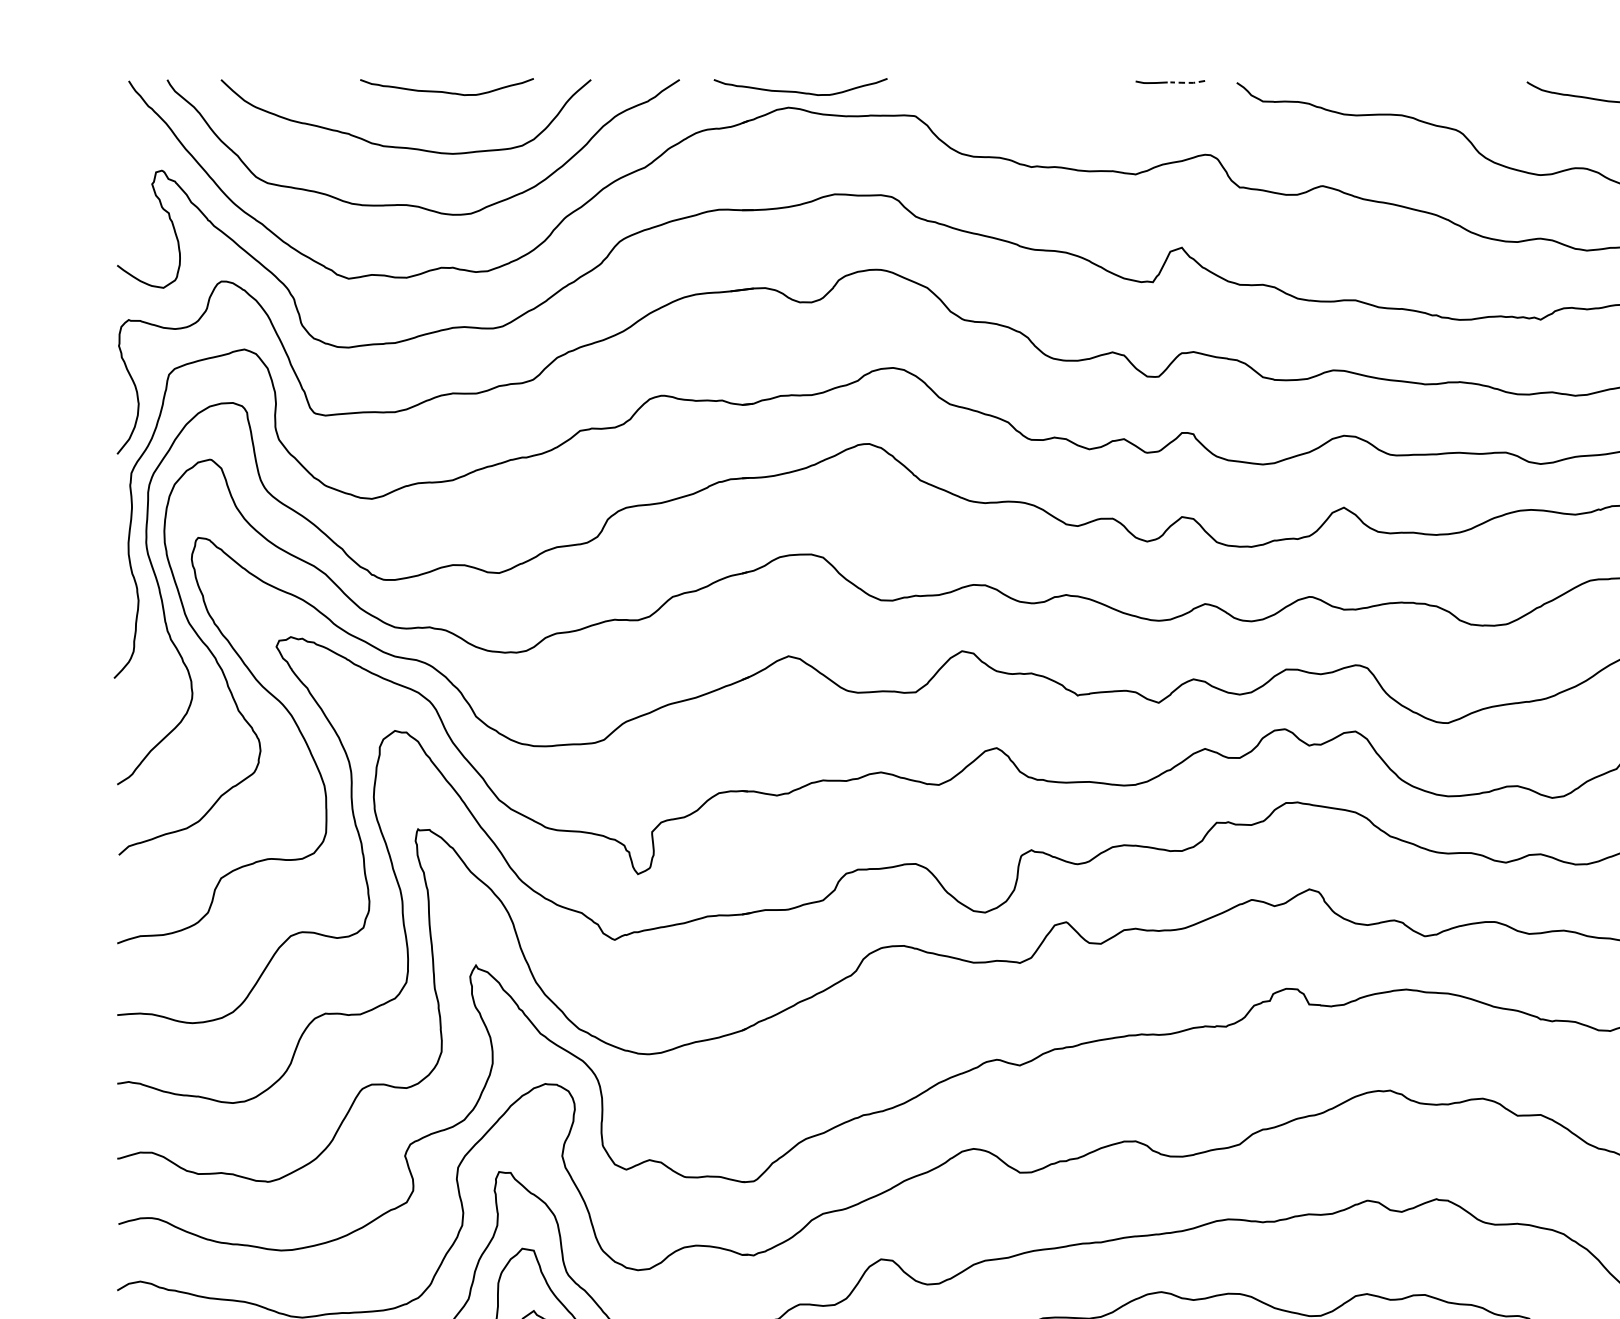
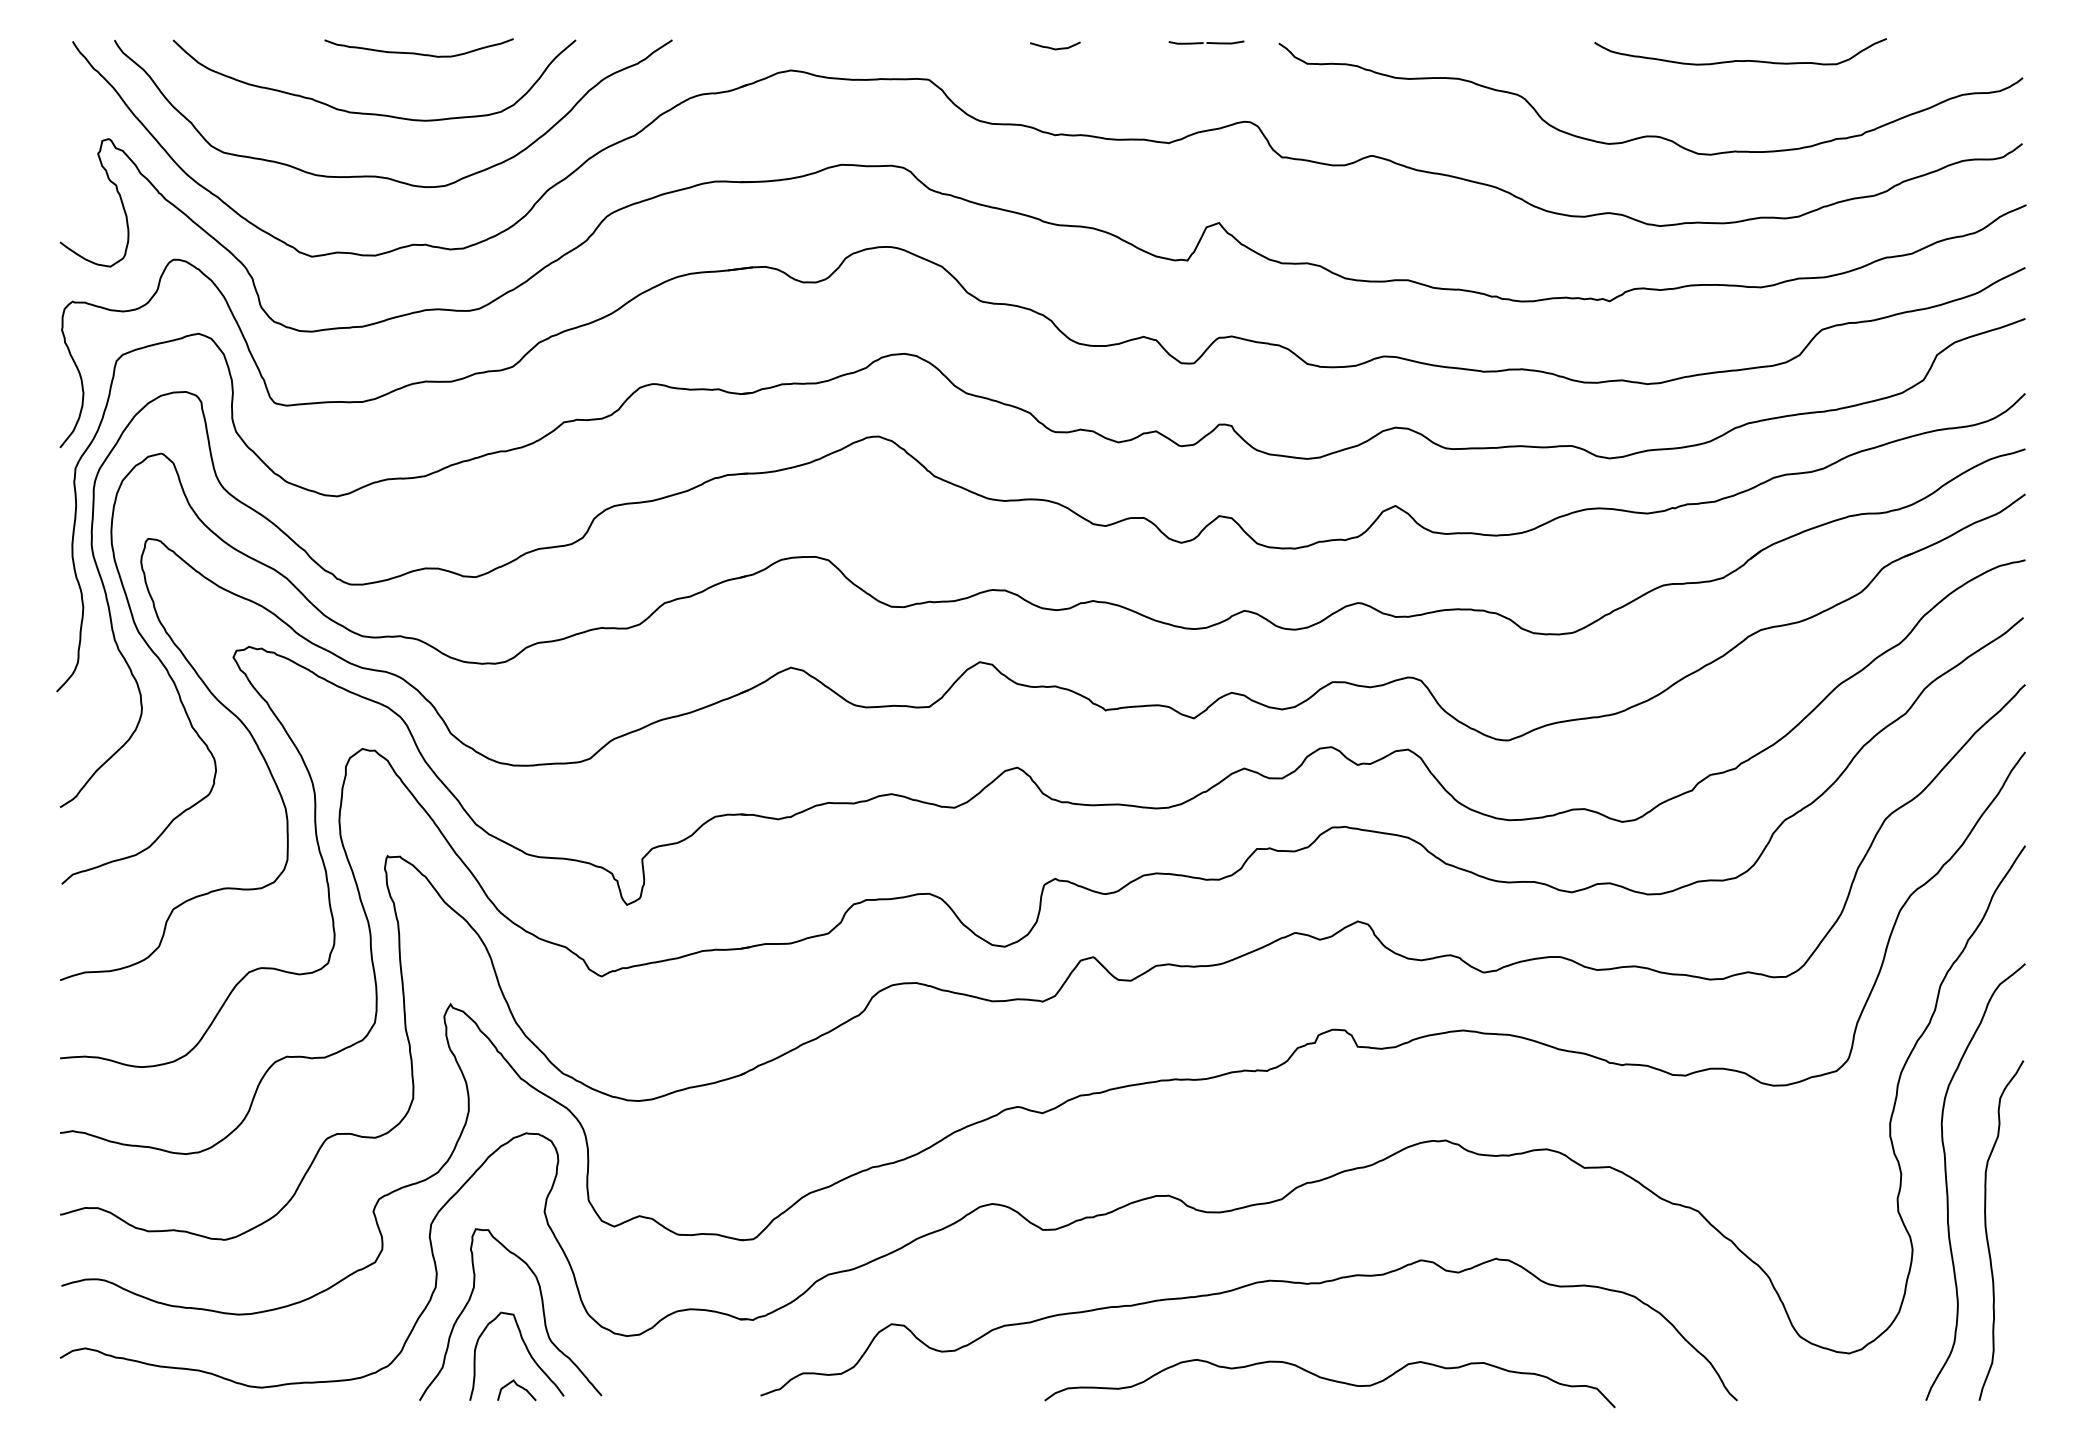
line: (1186, 82) -> (1224, 43), dashed -> solid
curve: (1031, 87) -> (1055, 48), added
curve: (797, 91) -> (800, 52), removed

